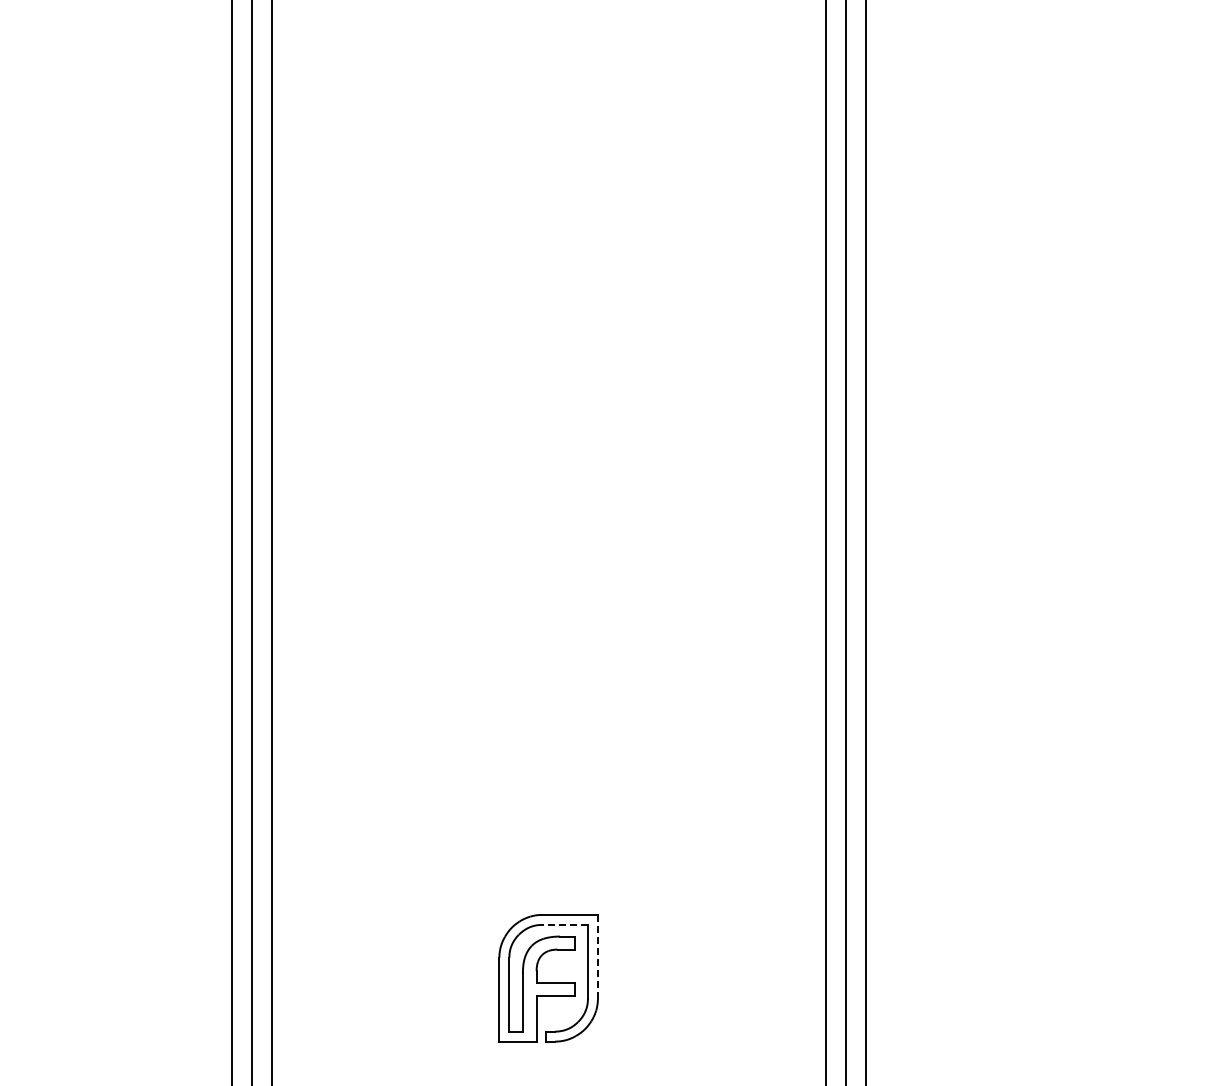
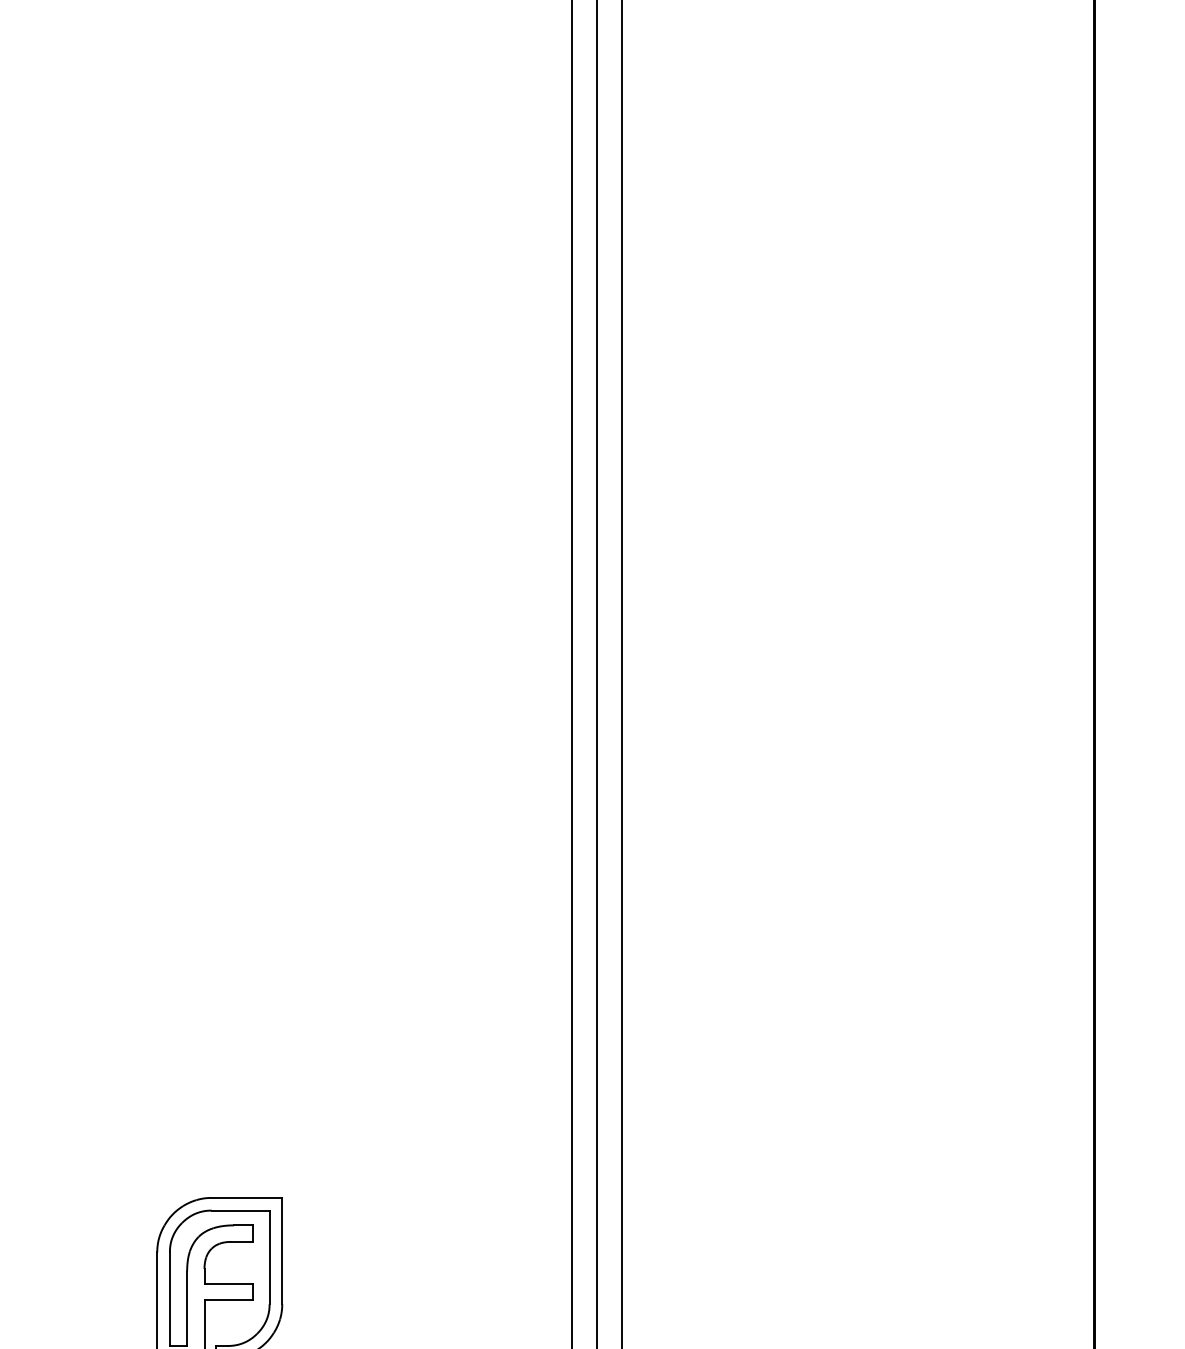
line: (565, 924) -> (241, 1210), dashed -> solid
line: (597, 956) -> (281, 1250), dashed -> solid

